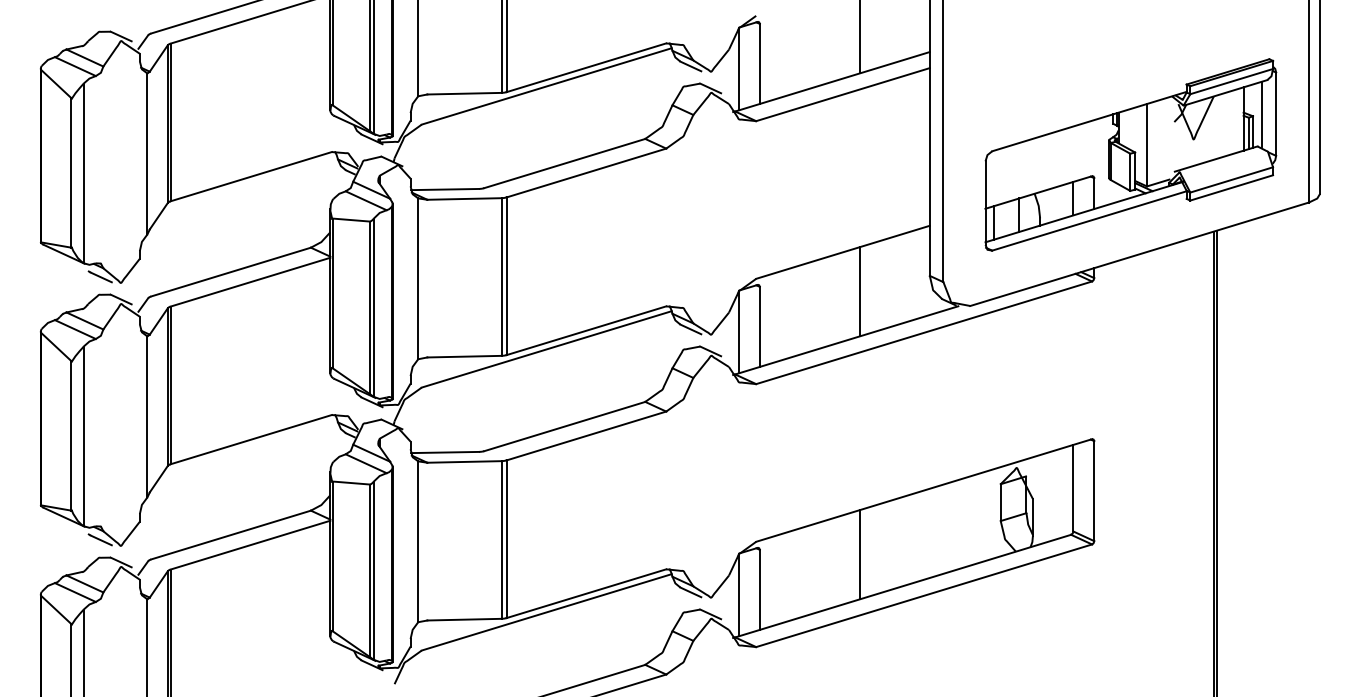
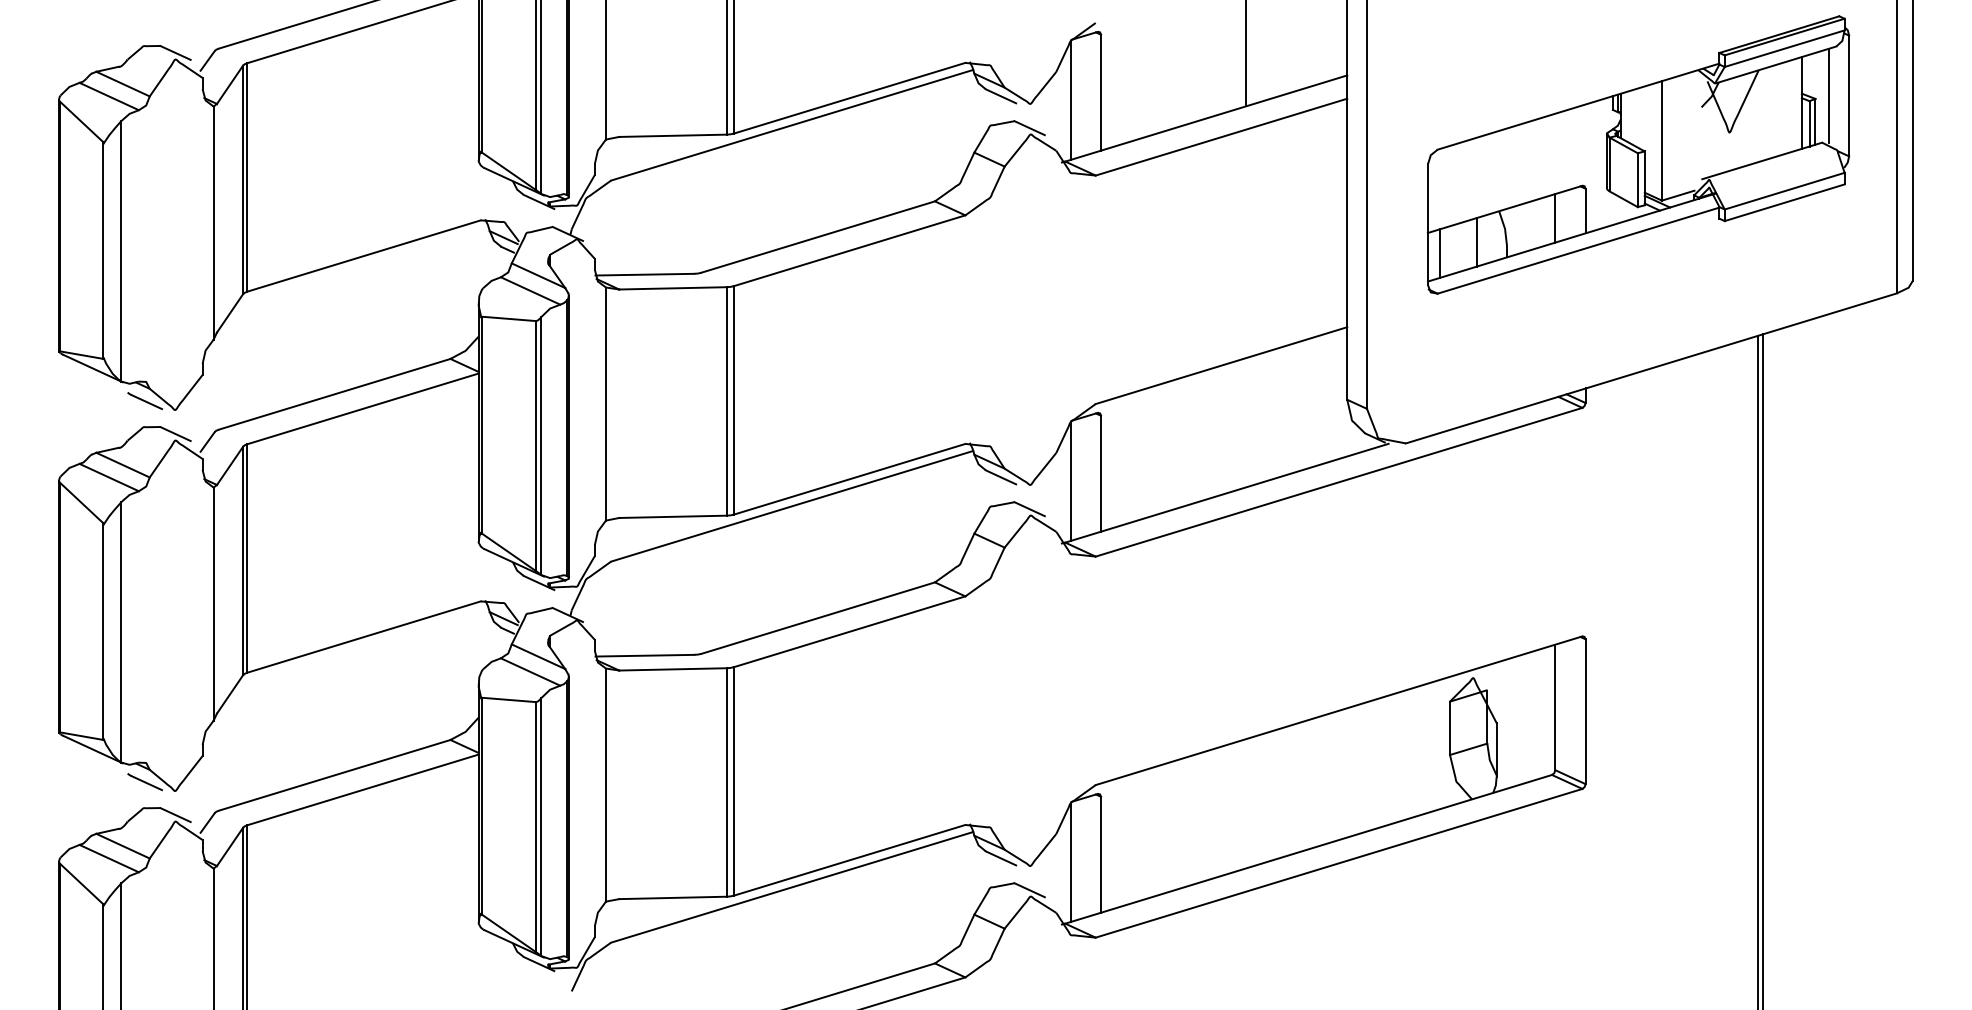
part: (1130, 154) -> (1638, 154), moved
line: (860, 291) -> (1246, 422), removed
line: (860, 554) -> (1246, 803), removed

